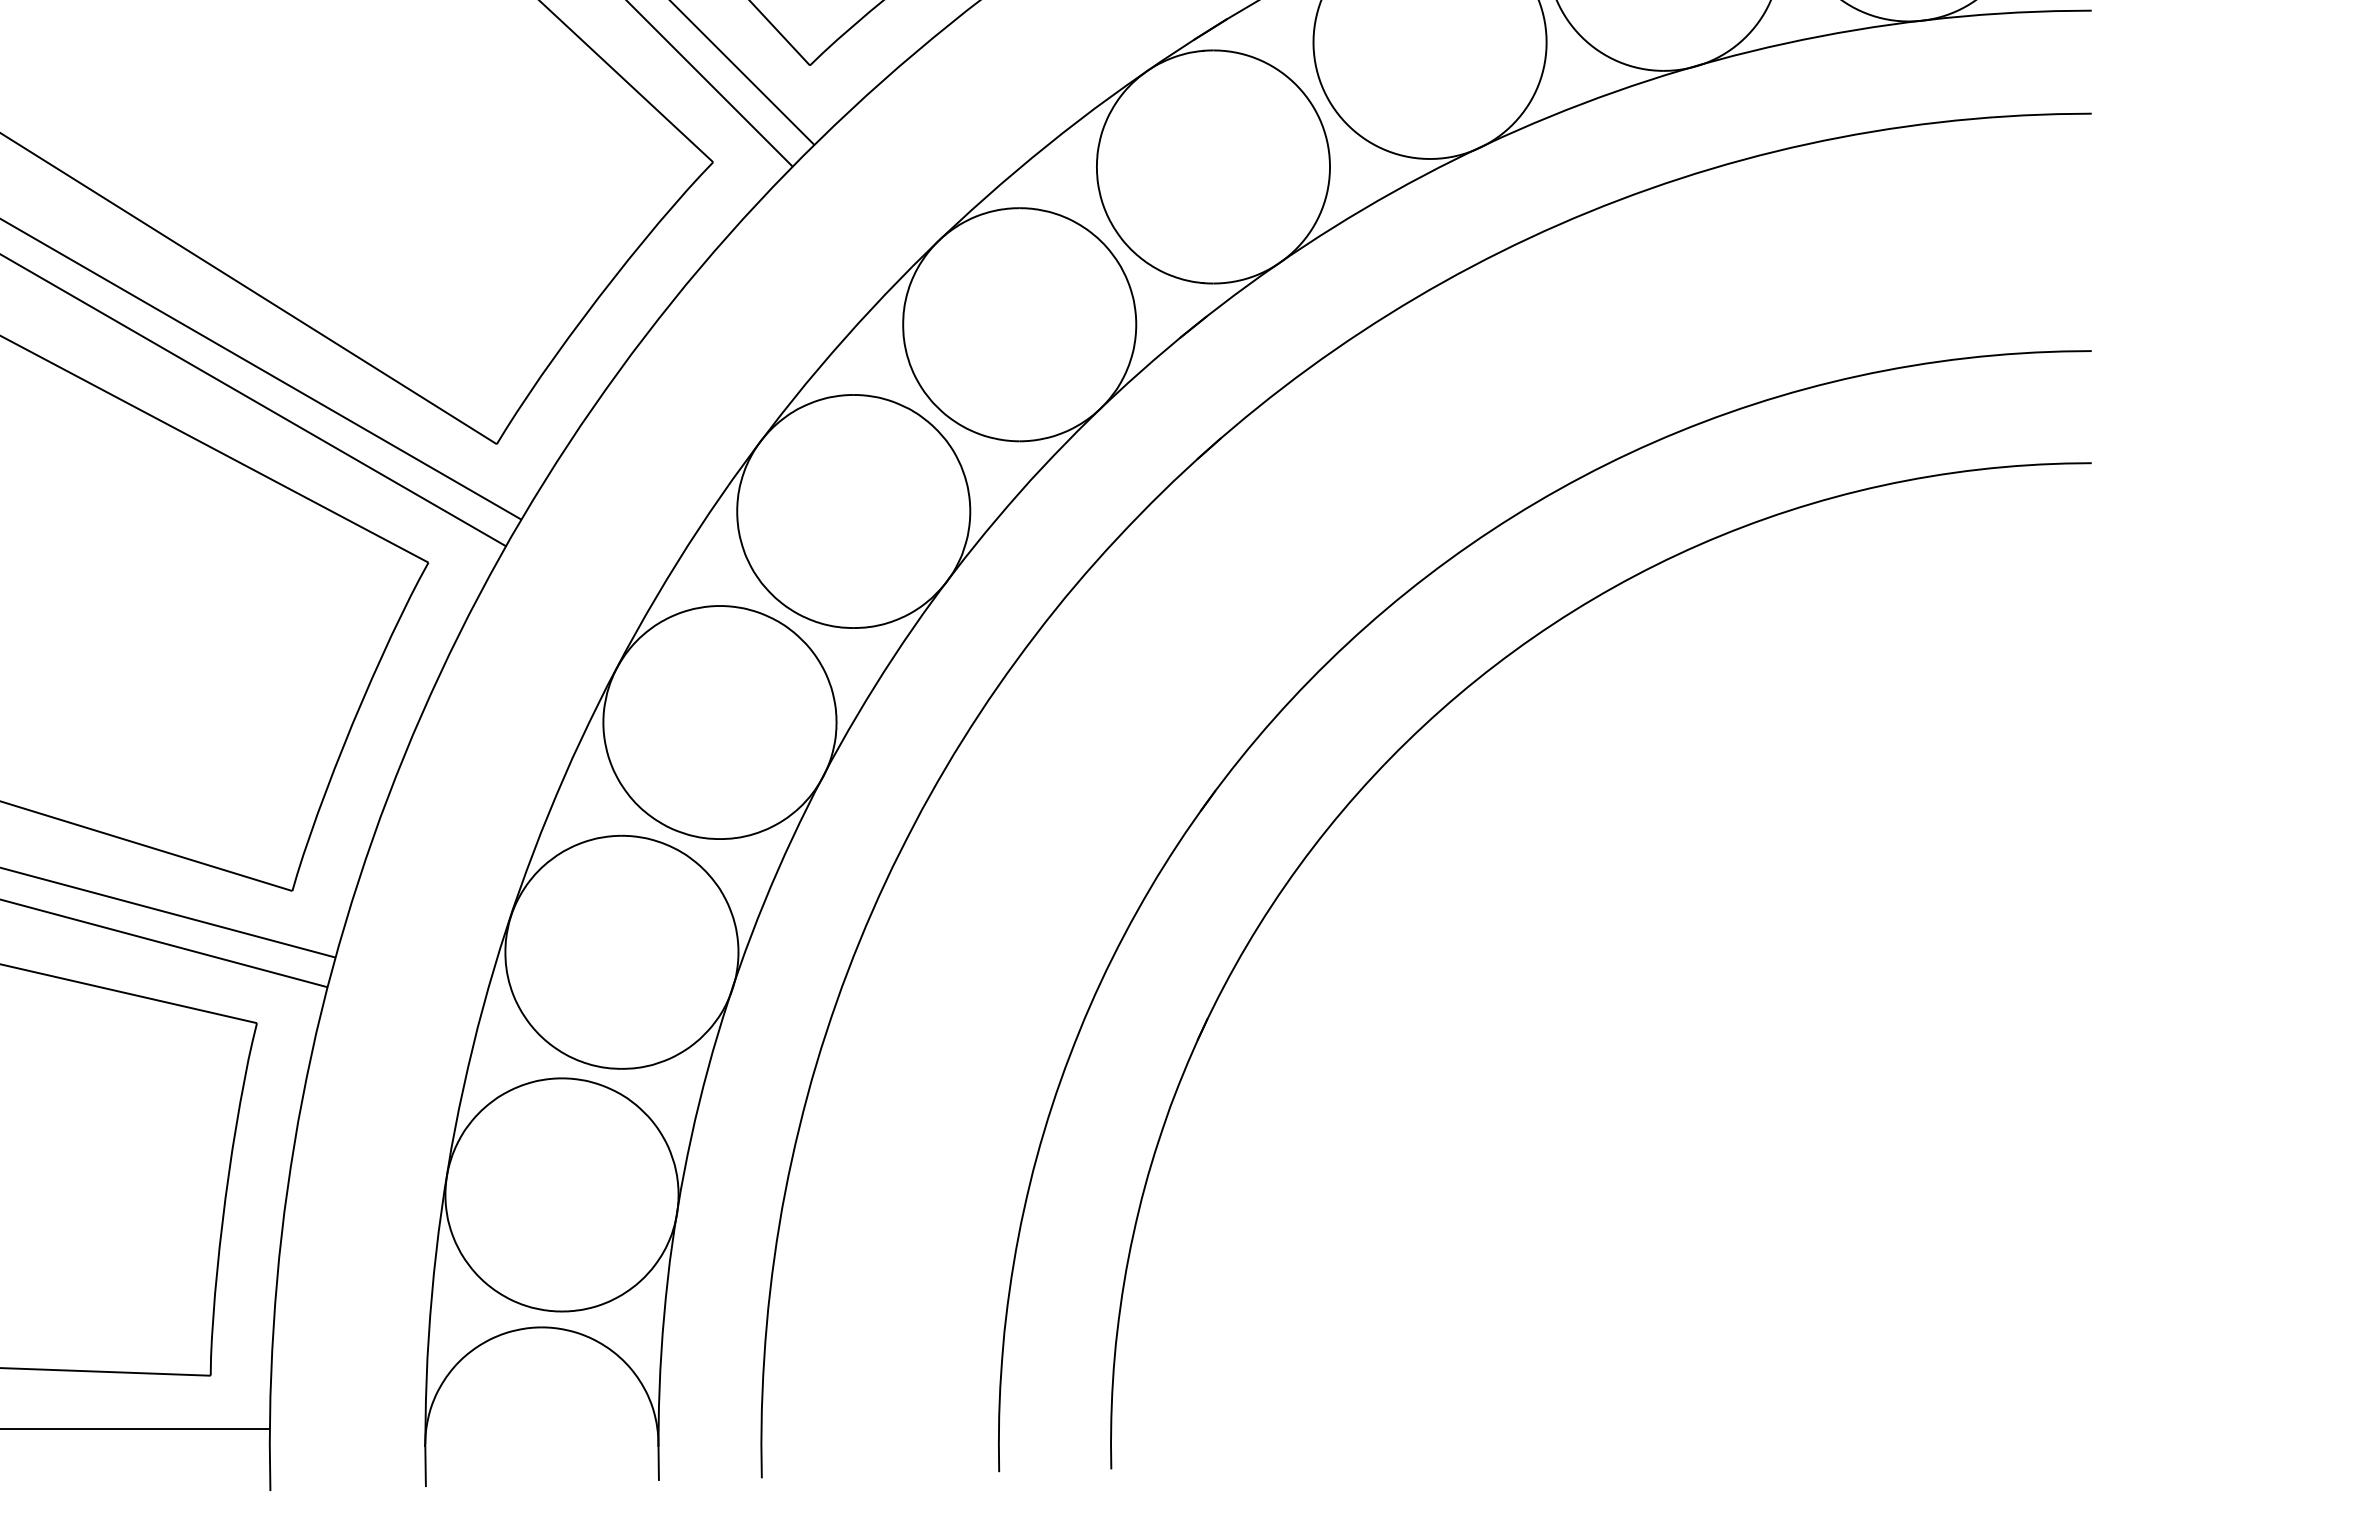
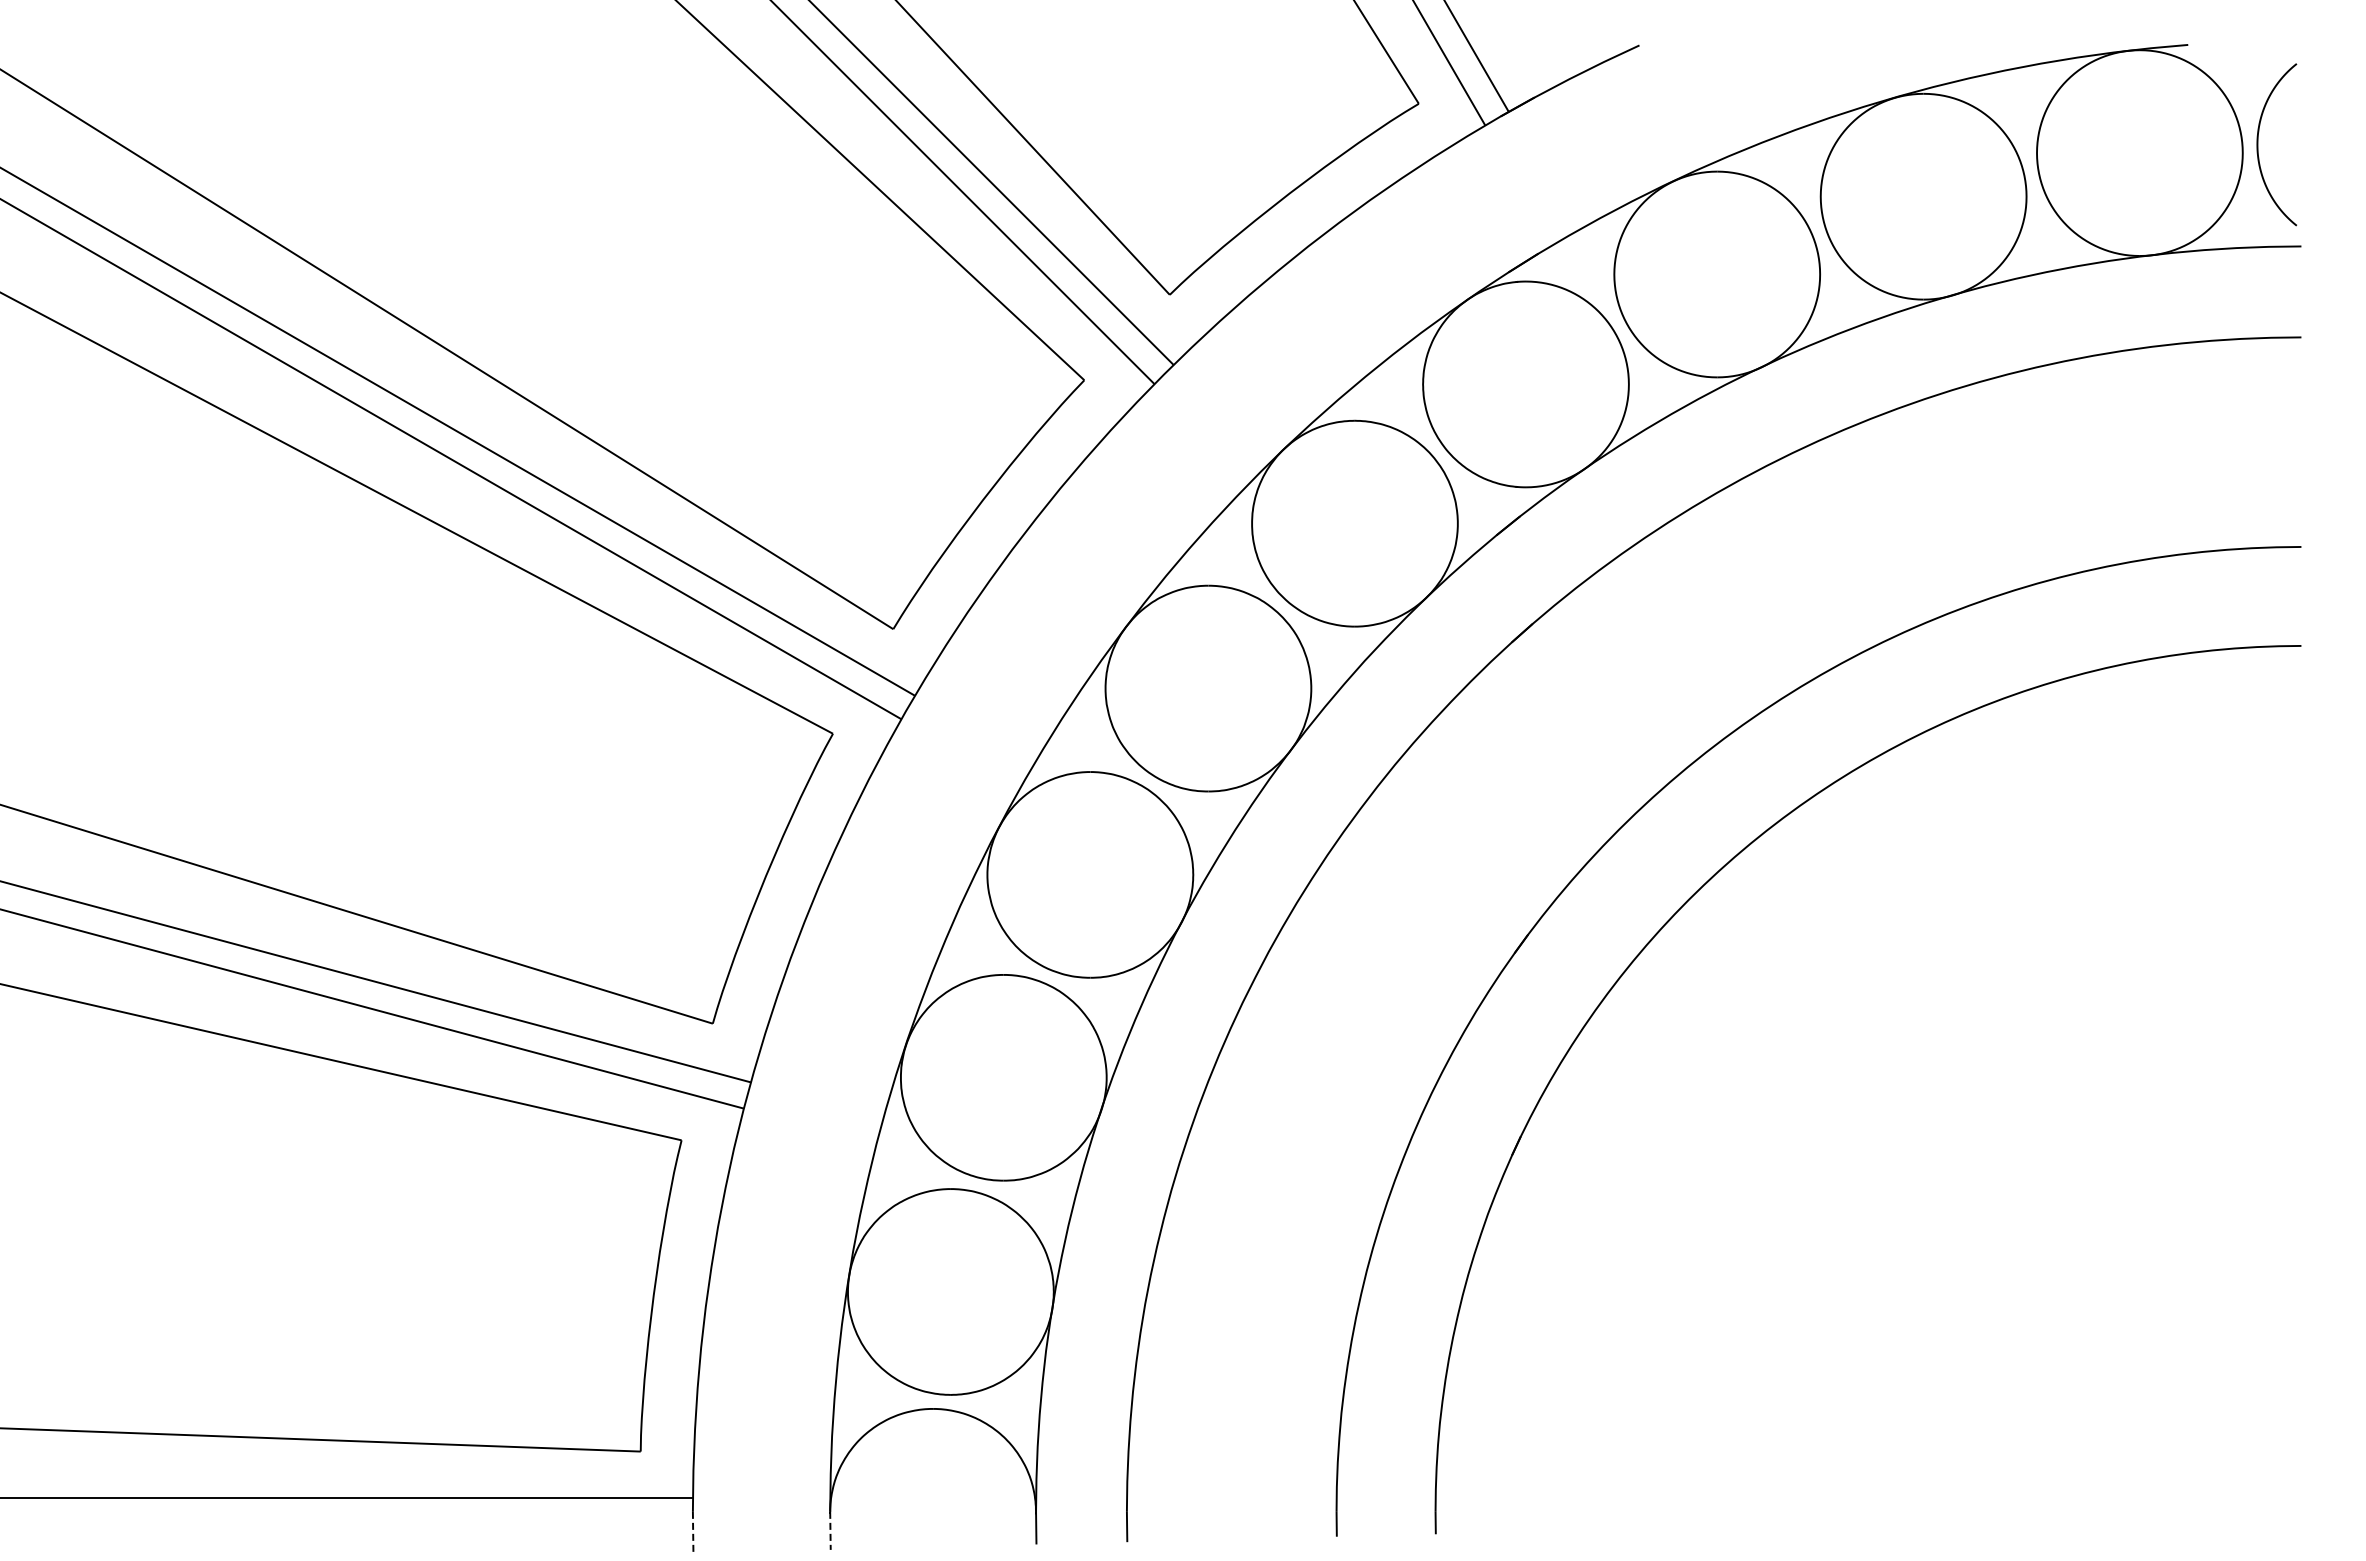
line: (425, 1466) -> (830, 1531), solid -> dashed
line: (270, 1467) -> (693, 1532), solid -> dashed

